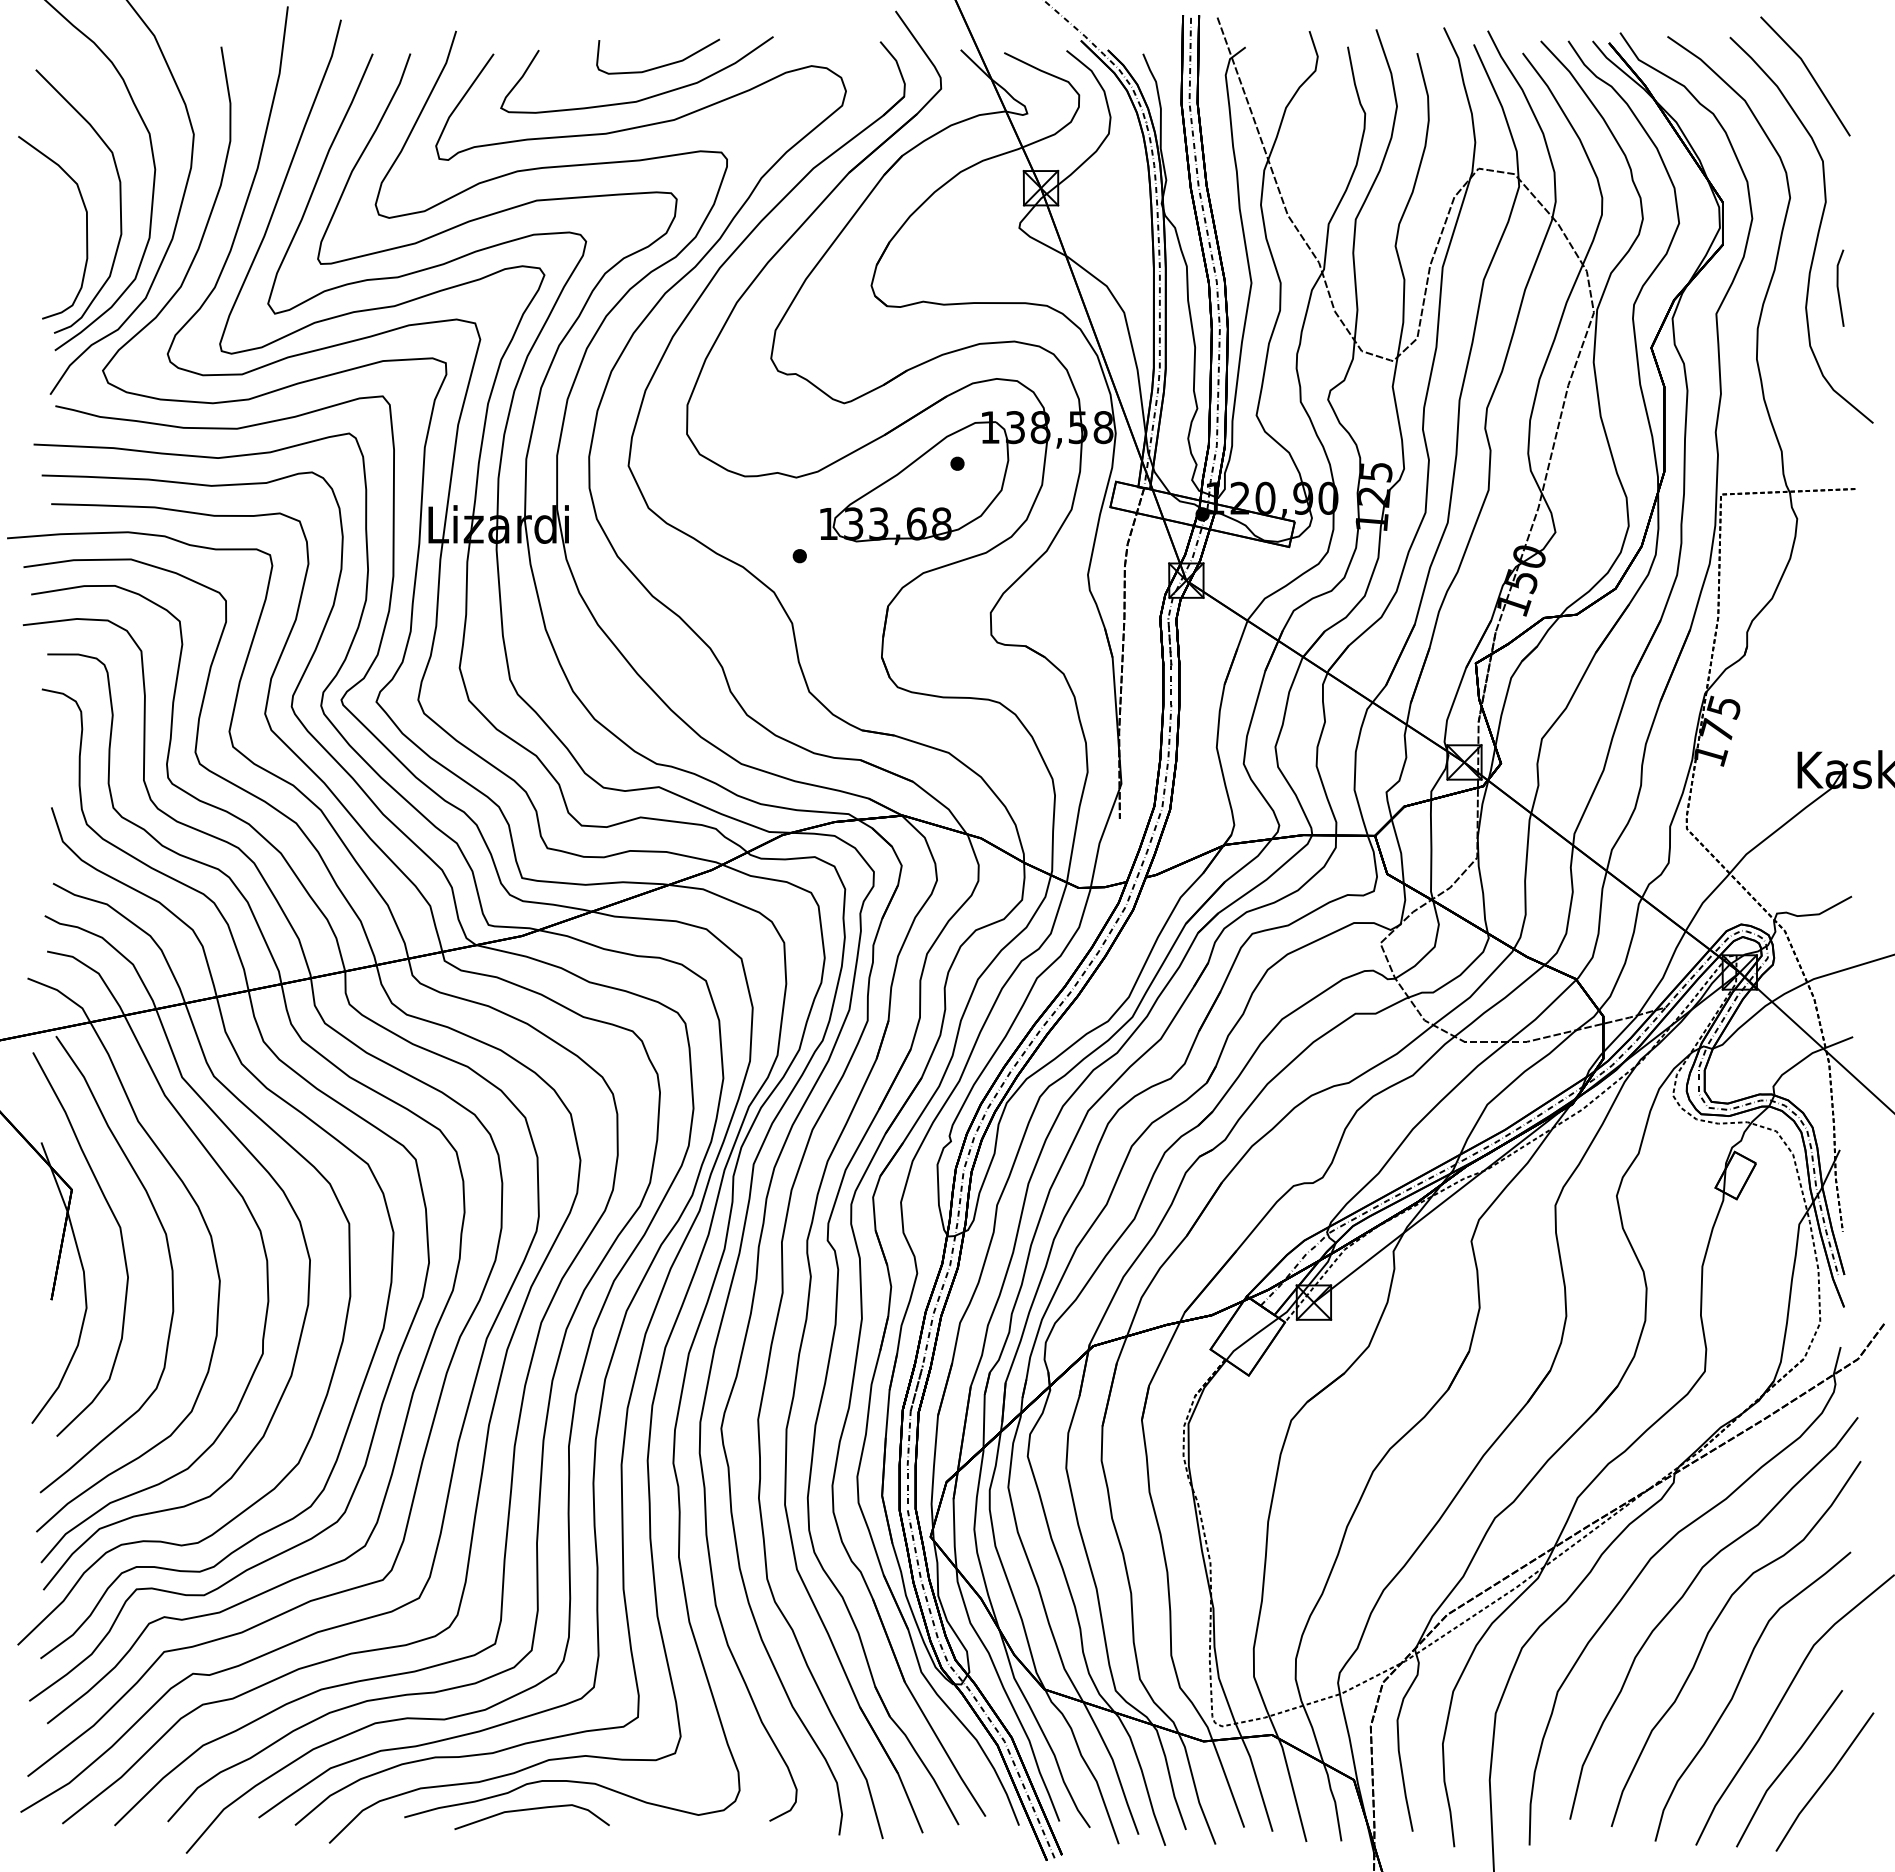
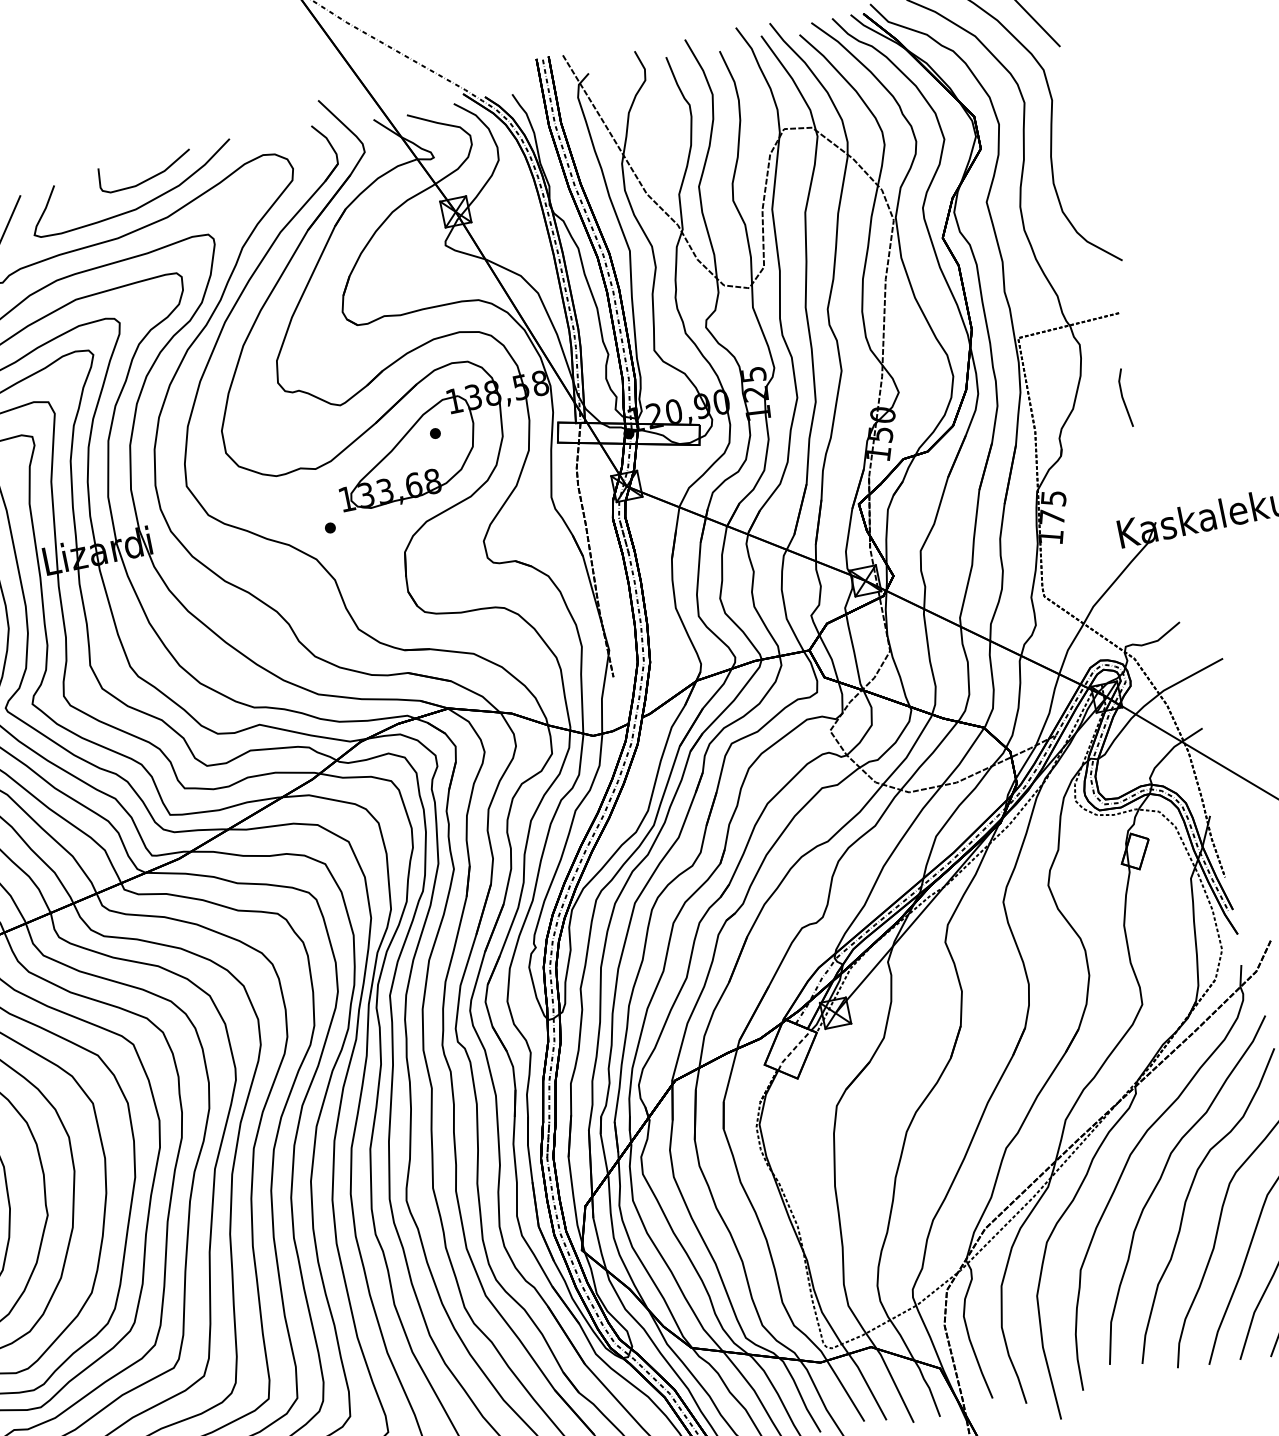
line: (1838, 287) -> (1123, 397), moved
line: (1252, 1337) -> (794, 1049), solid -> dashed

